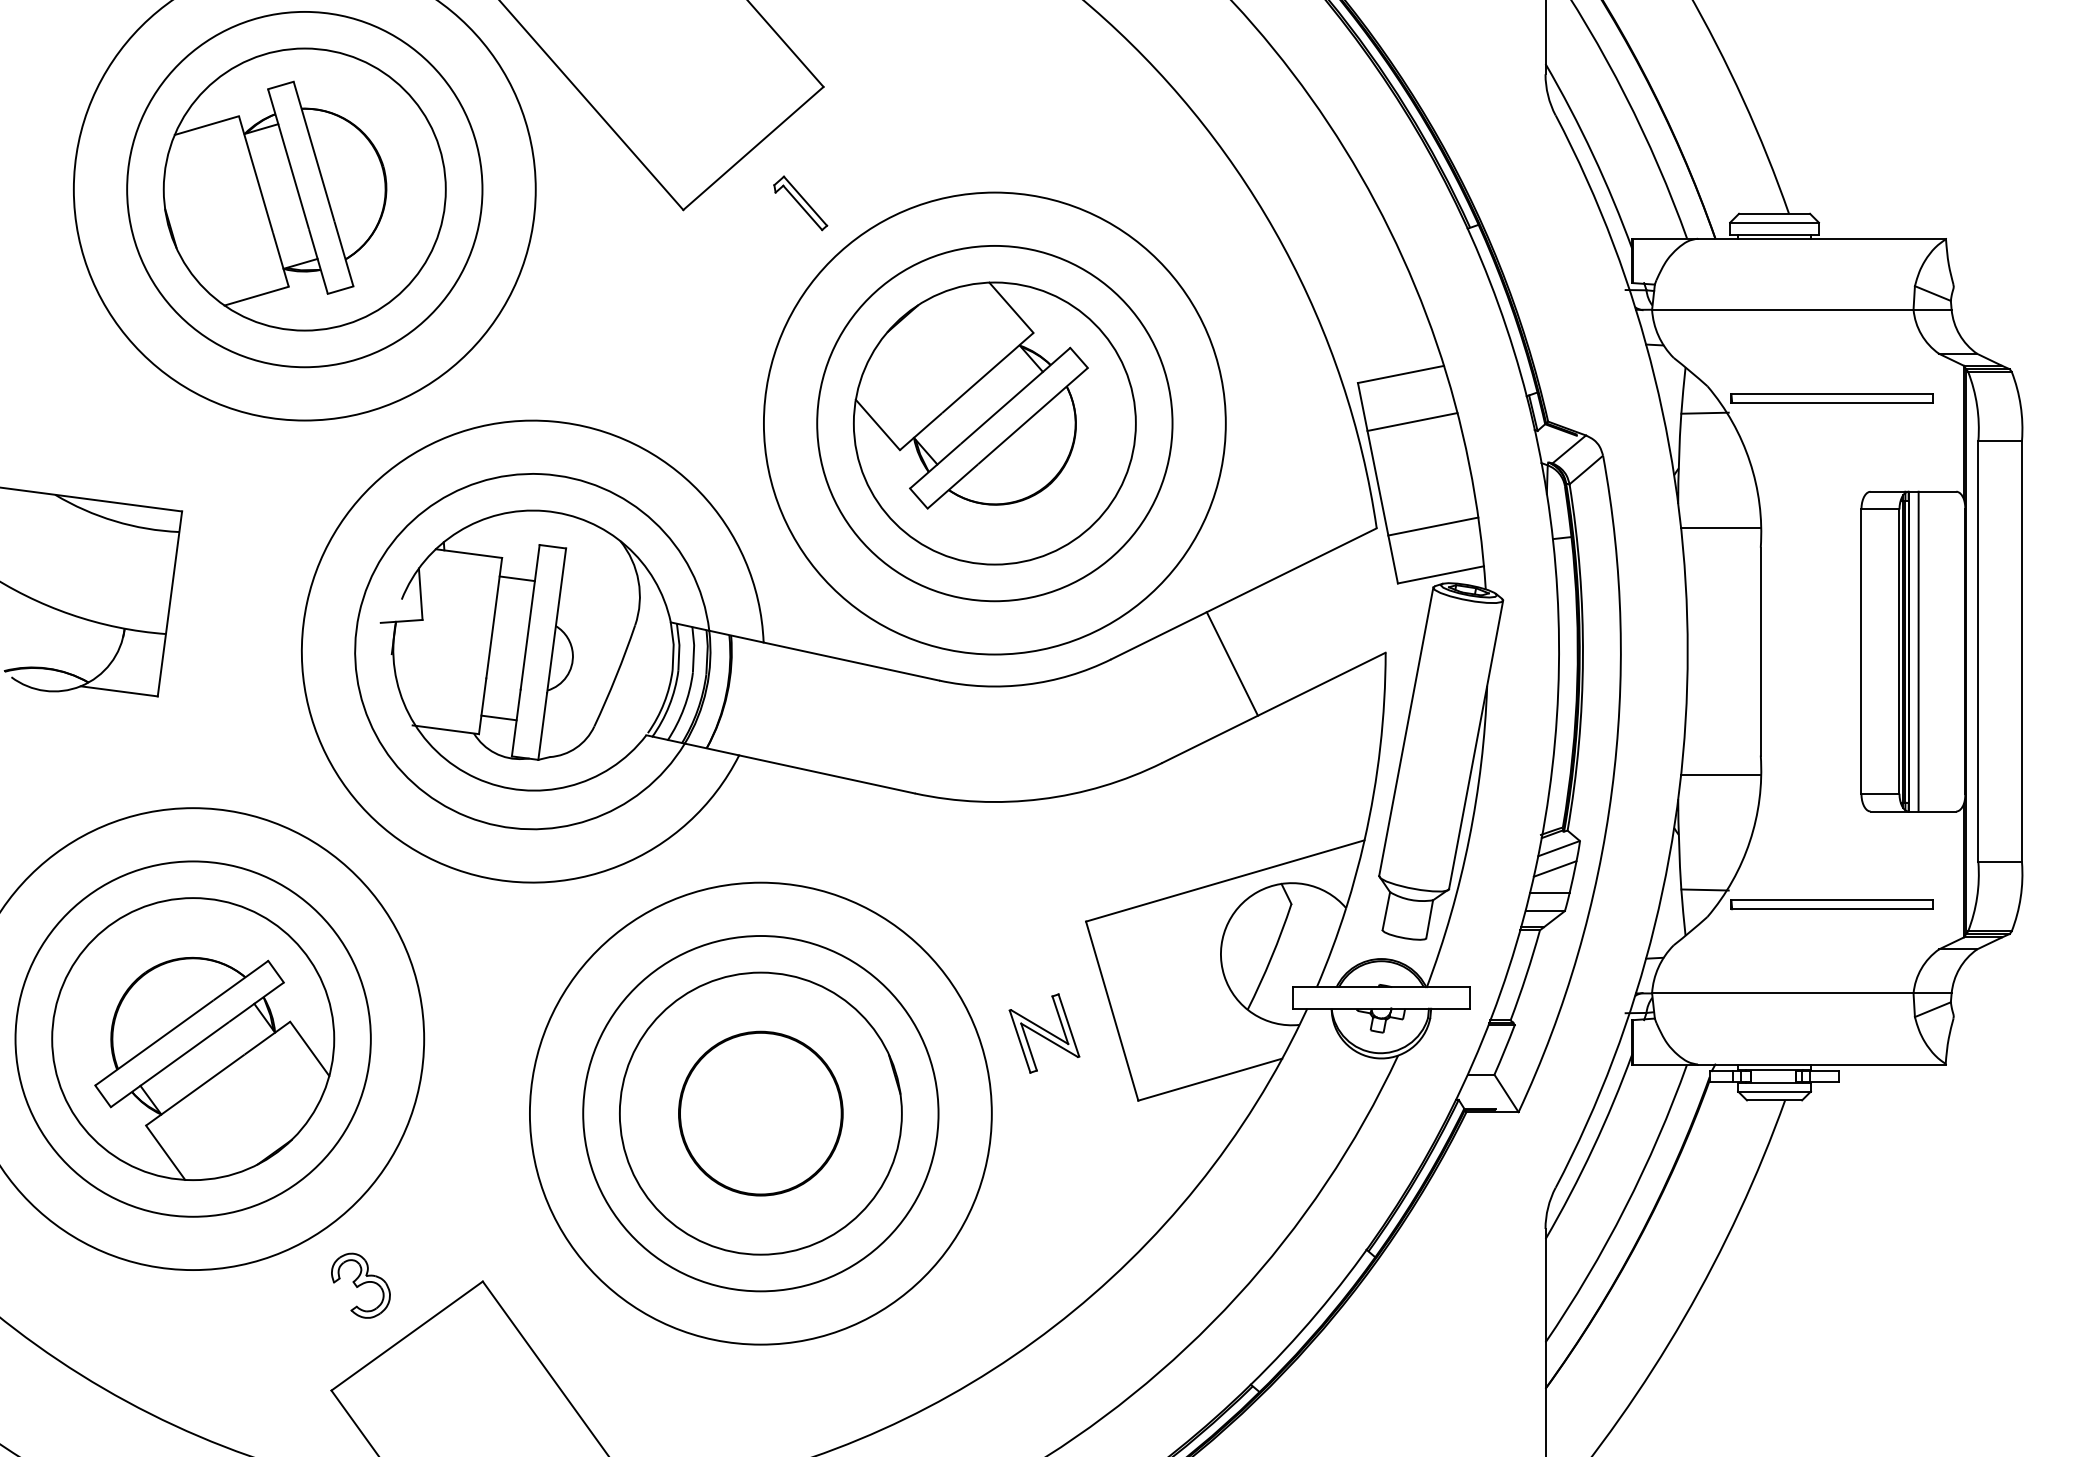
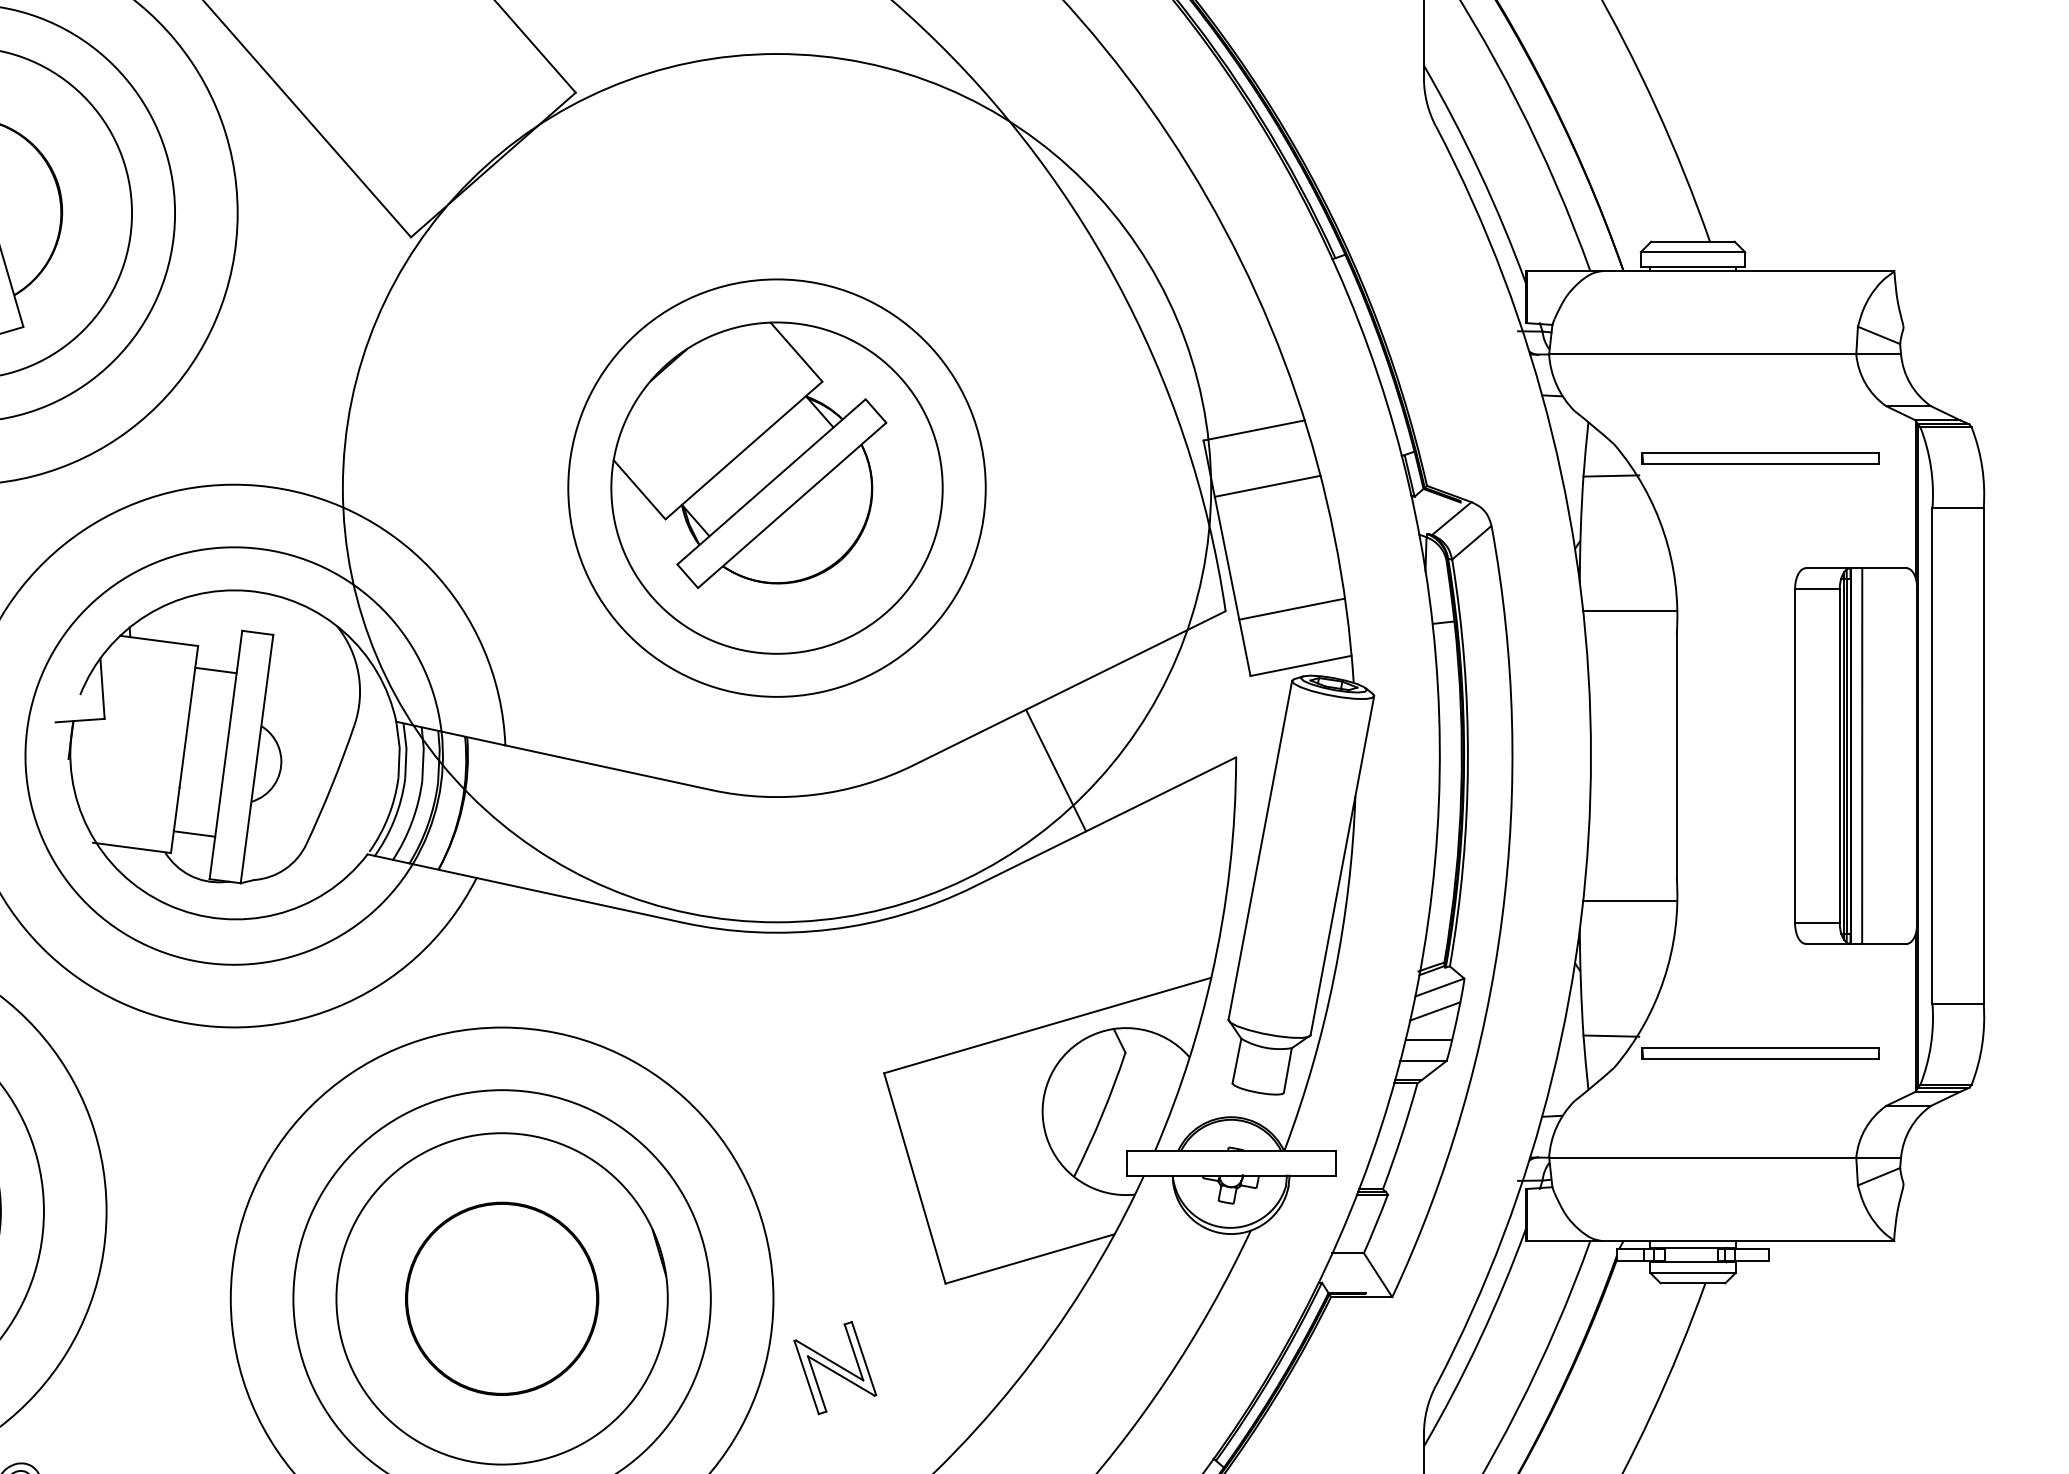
part: (800, 203) -> (548, 229), removed
circle: (994, 423) -> (776, 488), size x1.6
part: (1044, 1033) -> (835, 1368), moved

